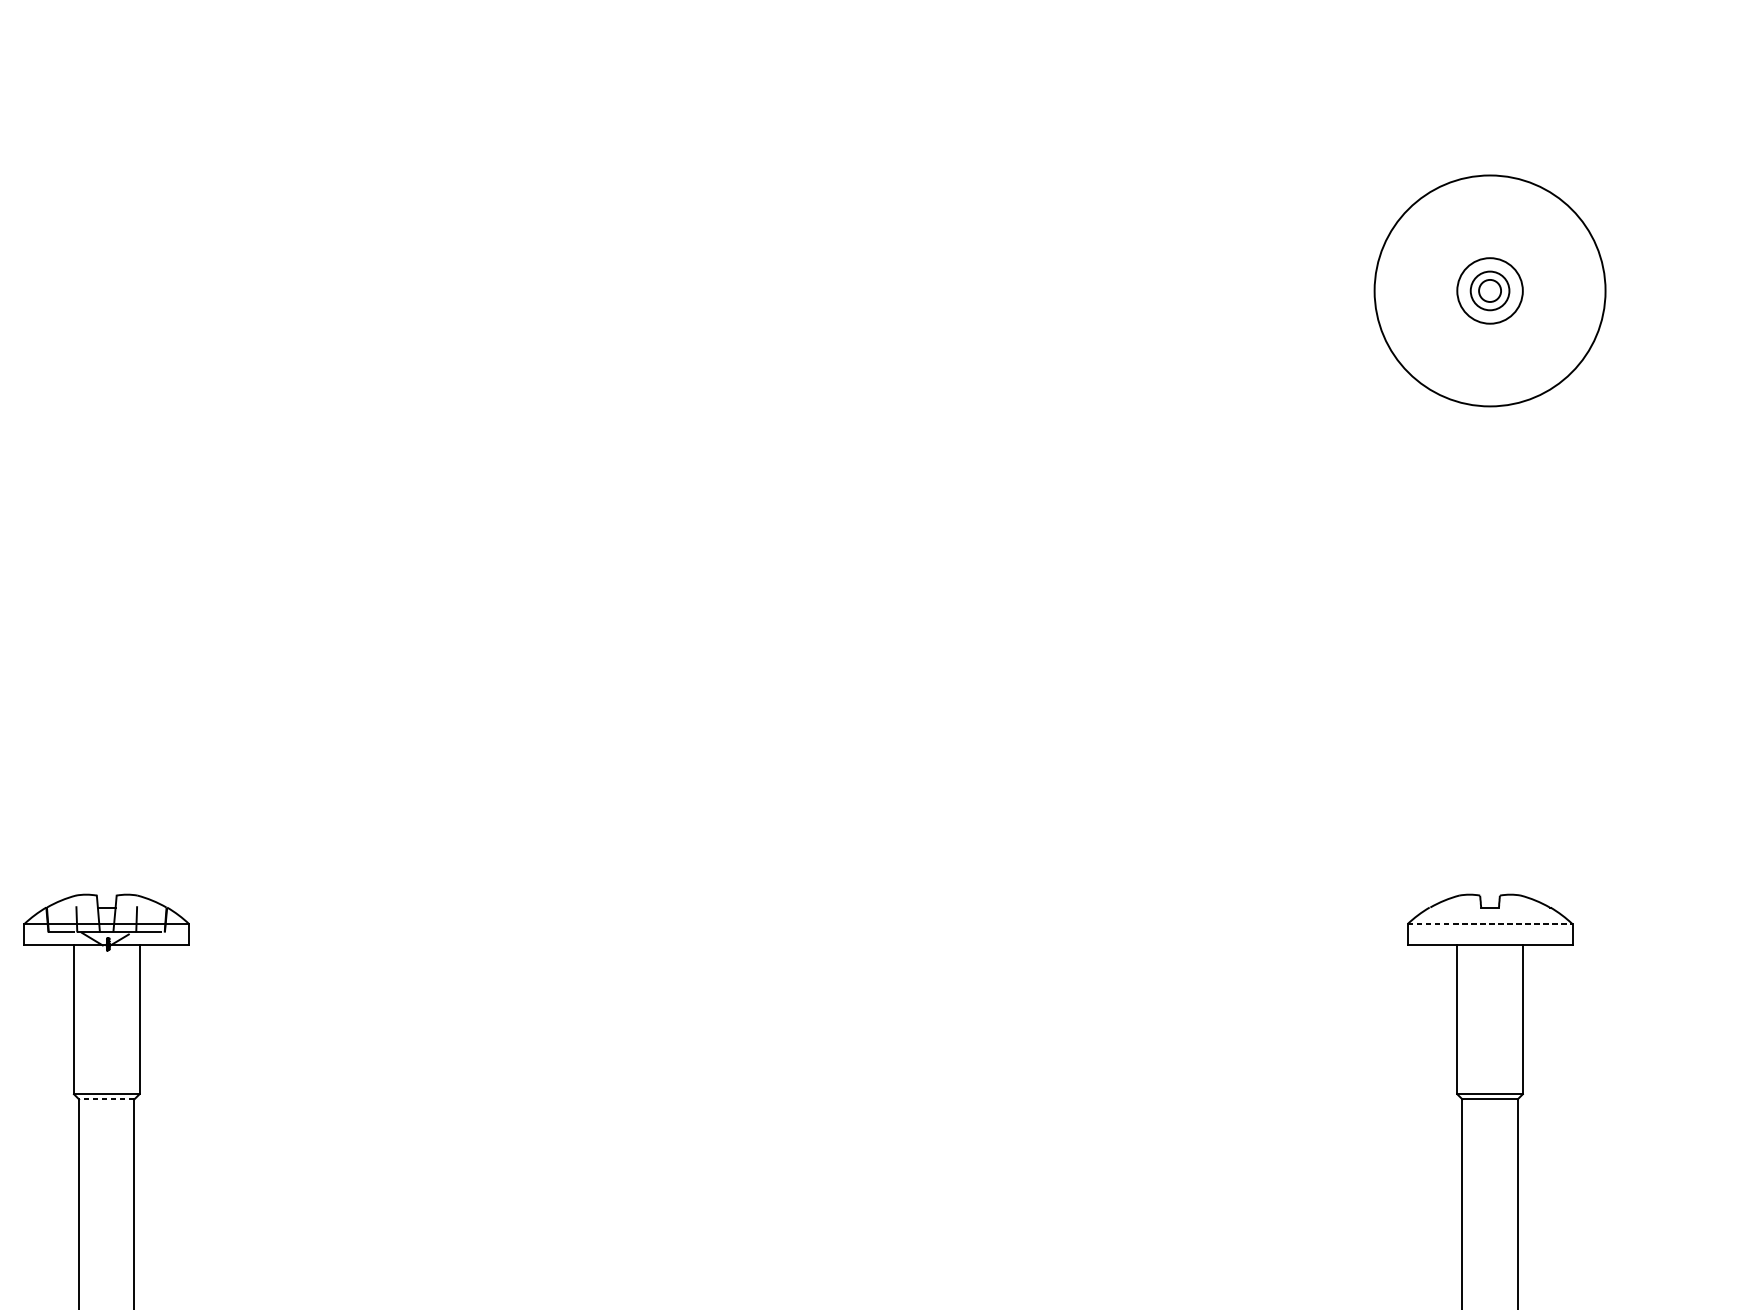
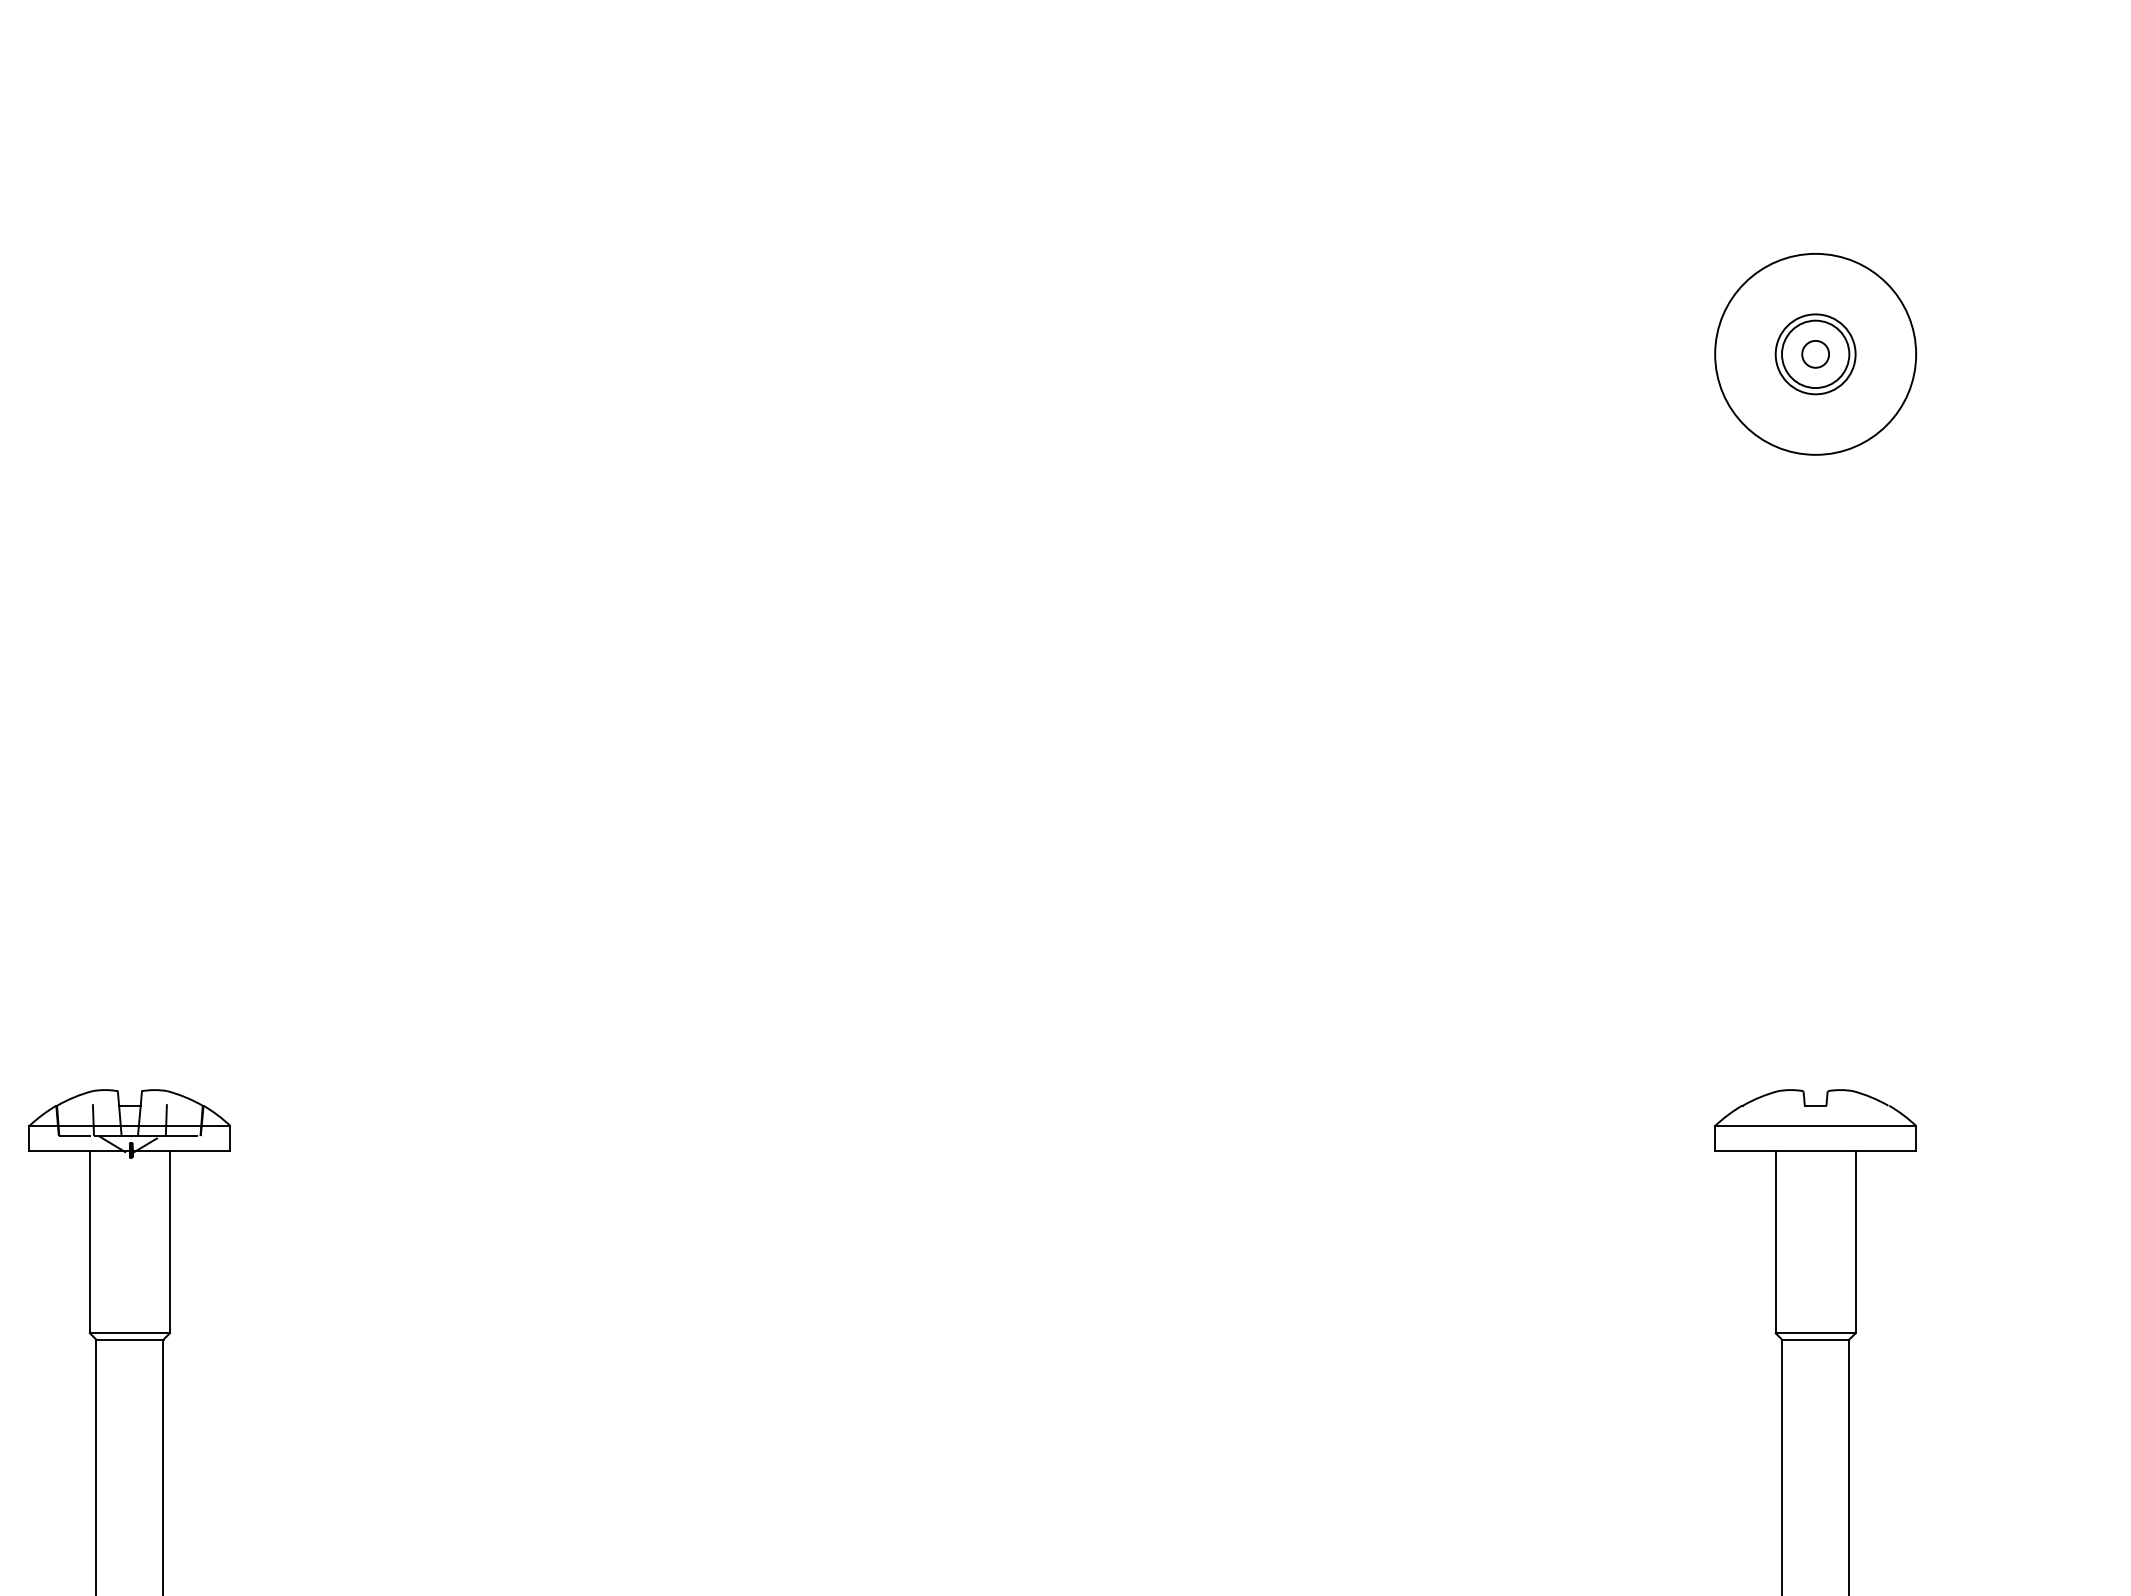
circle: (1489, 290) -> (1815, 353), size x0.71
circle: (1489, 291) -> (1815, 354), size x1.43
line: (1489, 924) -> (1815, 1126), dashed -> solid
line: (106, 1099) -> (129, 1339), dashed -> solid

